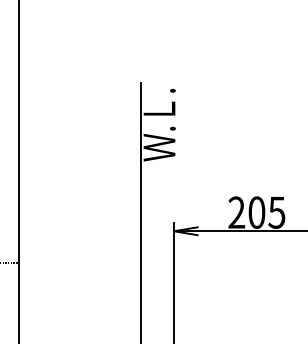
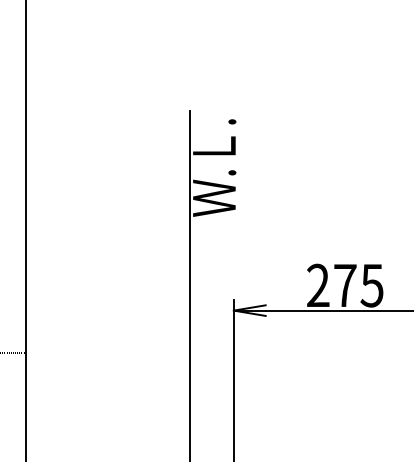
text: (256, 212) -> (344, 285), 205 -> 275

